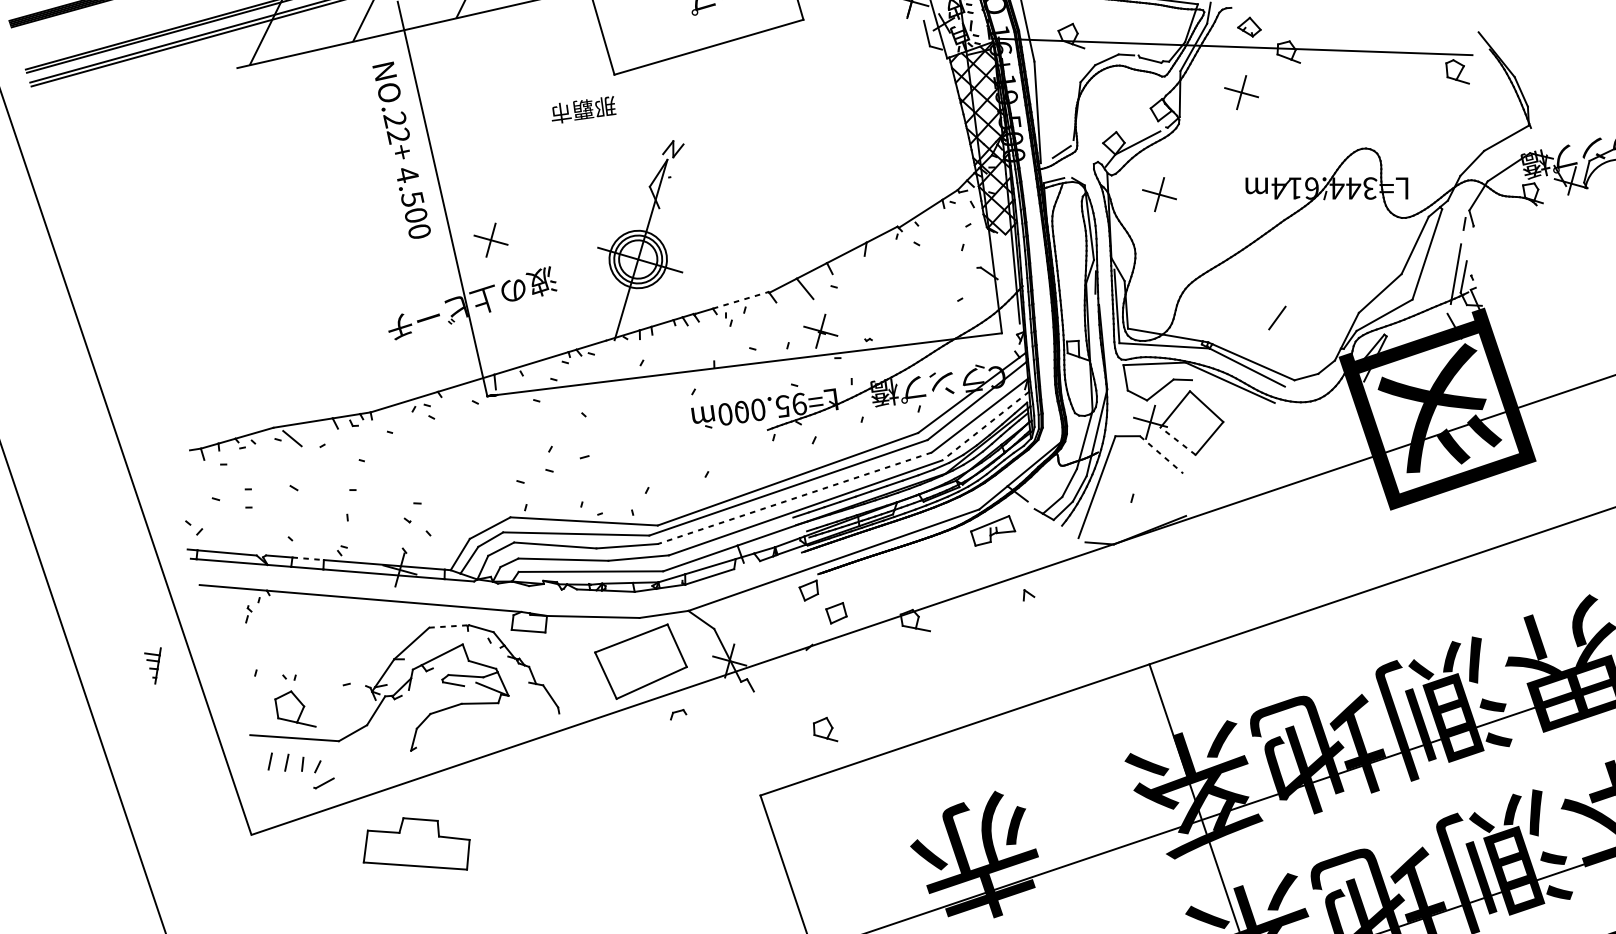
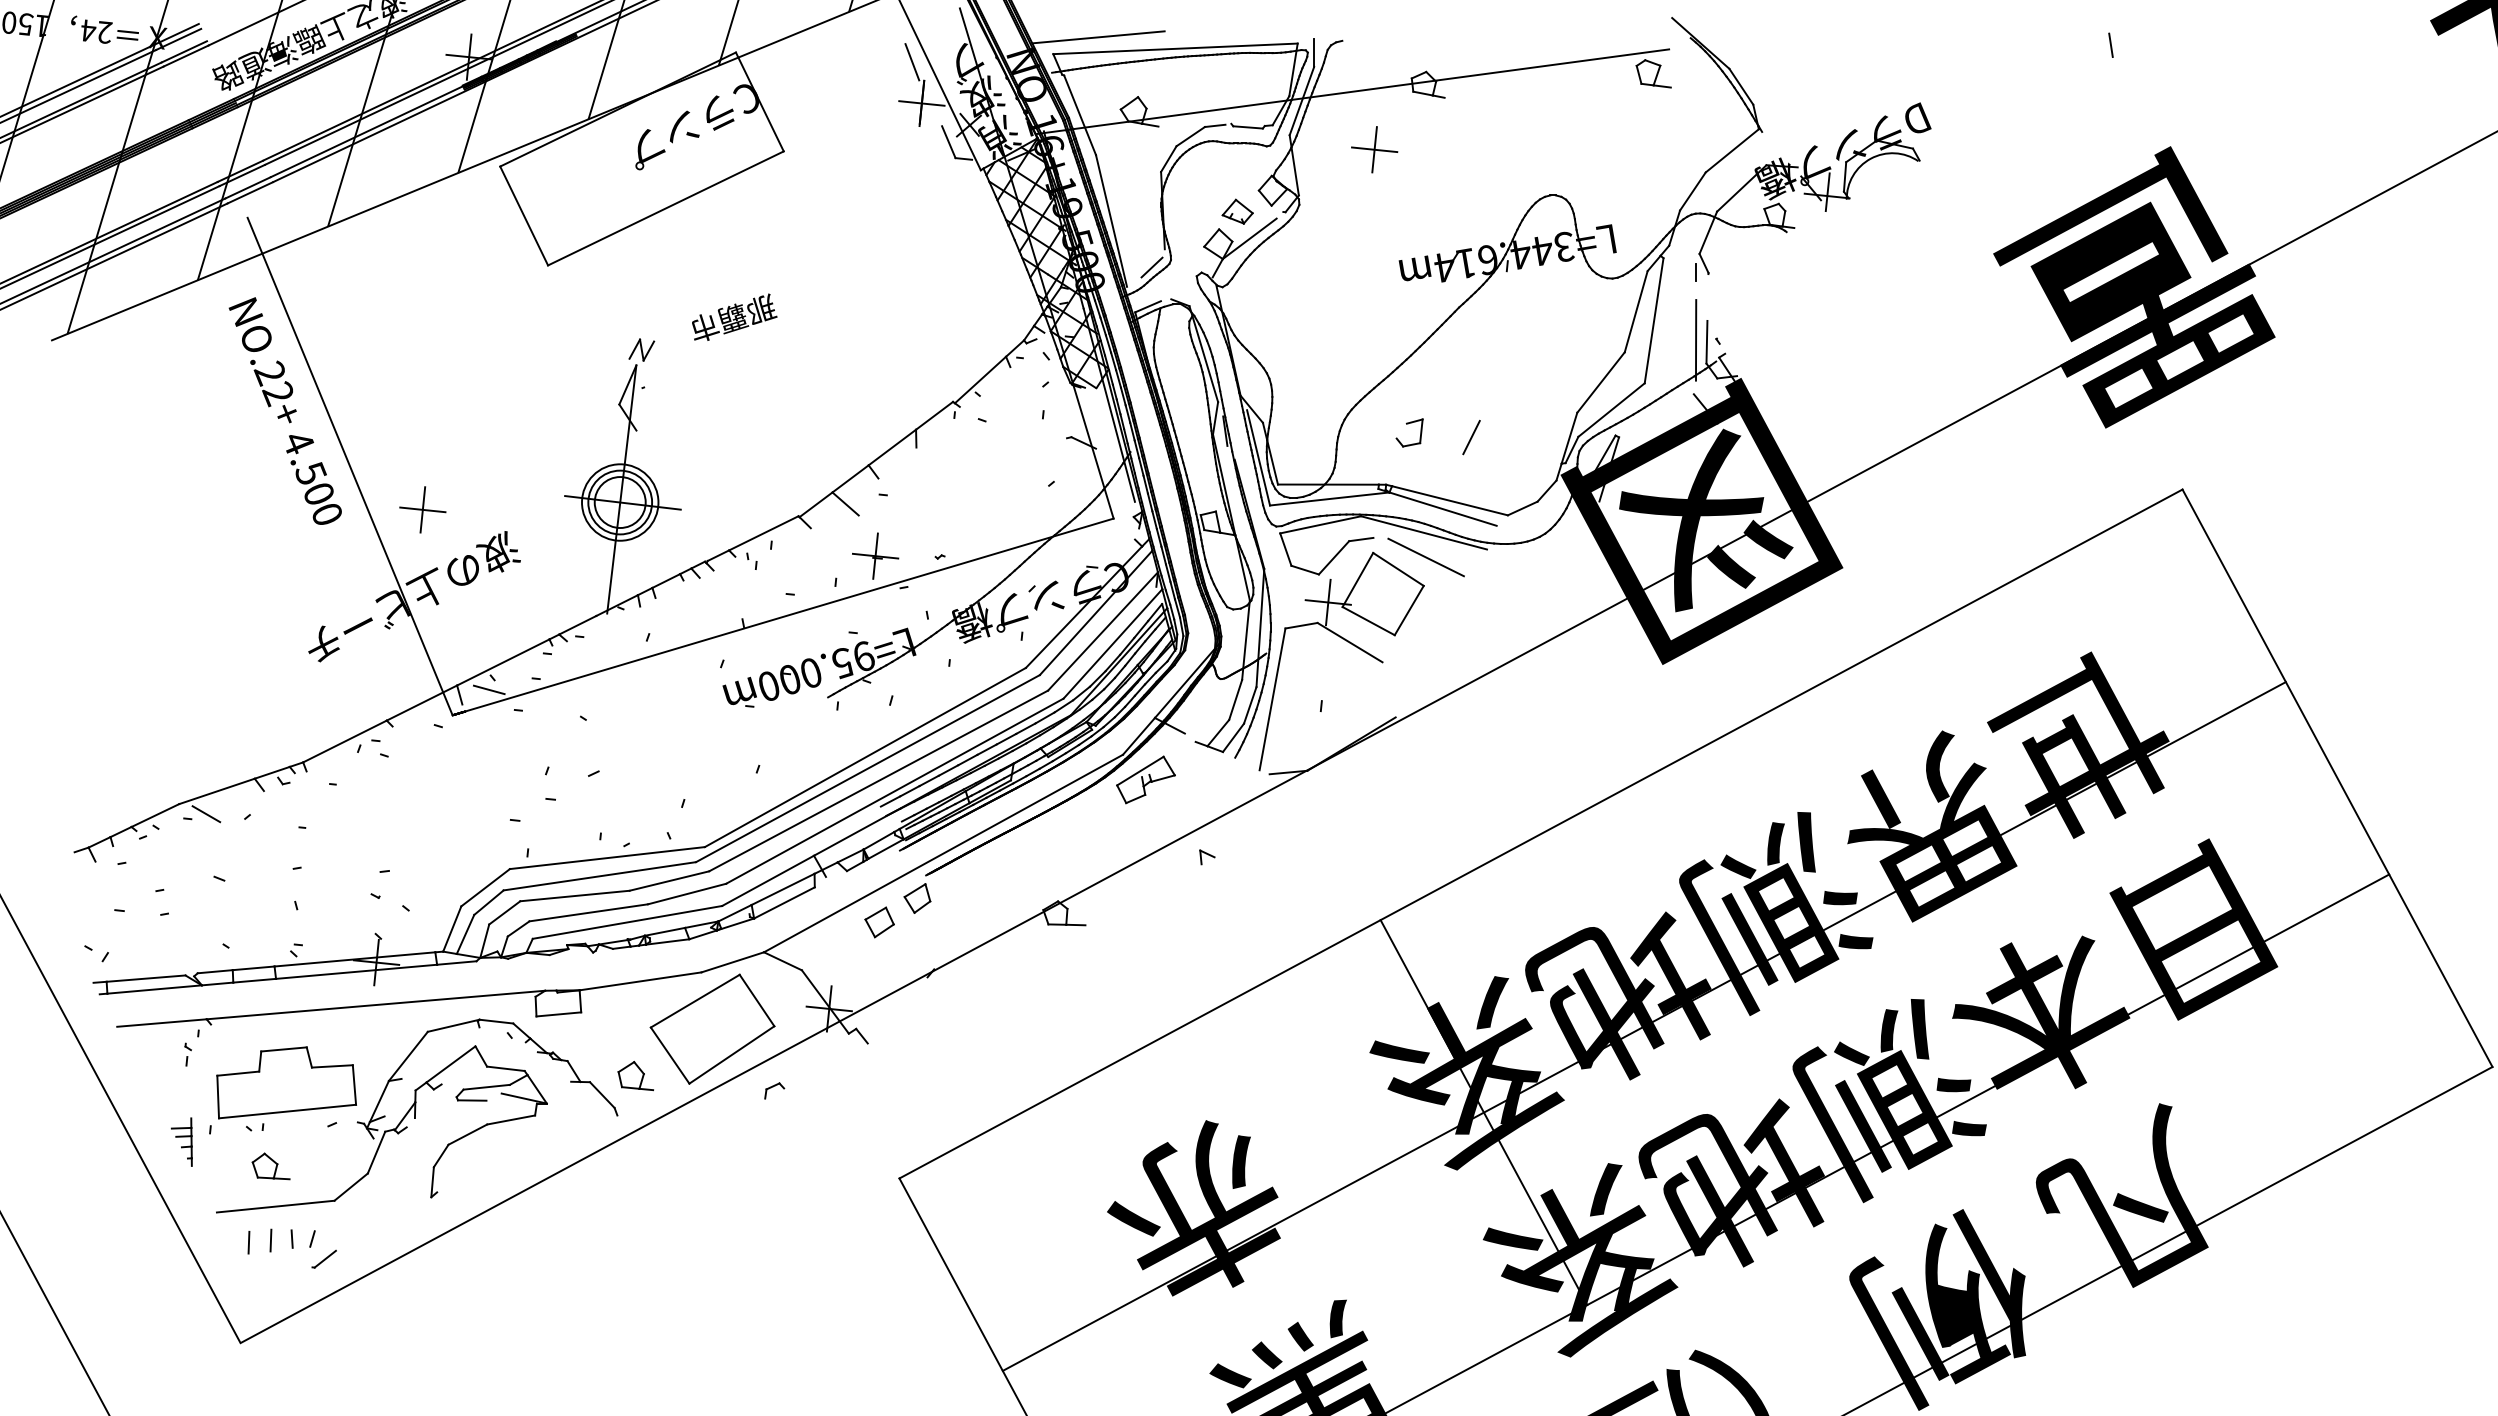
part: (1249, 26) -> (1237, 211), moved
text: (584, 108) -> (734, 316), moved
part: (1159, 194) -> (1289, 301), removed
line: (740, 300) -> (763, 533), dashed -> solid
part: (1232, 300) -> (1408, 424), added
line: (517, 381) -> (488, 689), added
line: (1228, 401) -> (1425, 557), added
line: (985, 425) -> (1112, 643), dashed -> solid
line: (1177, 441) -> (1368, 621), dashed -> solid
line: (1161, 454) -> (1350, 642), dashed -> solid
line: (794, 498) -> (878, 781), dashed -> solid
line: (308, 558) -> (253, 968), dashed -> solid
part: (836, 613) -> (879, 922), moved
line: (449, 626) -> (453, 1025), dashed -> solid
part: (150, 664) -> (181, 1141), moved
part: (295, 707) -> (270, 1166), size x0.62
part: (825, 728) -> (635, 1076), moved
part: (418, 844) -> (286, 1082), moved

